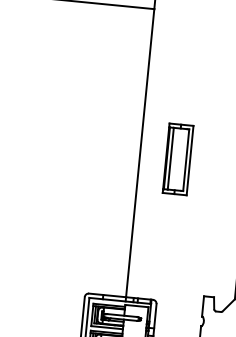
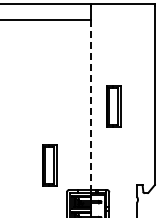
line: (140, 154) -> (91, 105), solid -> dashed
part: (59, 248) -> (49, 165), added

